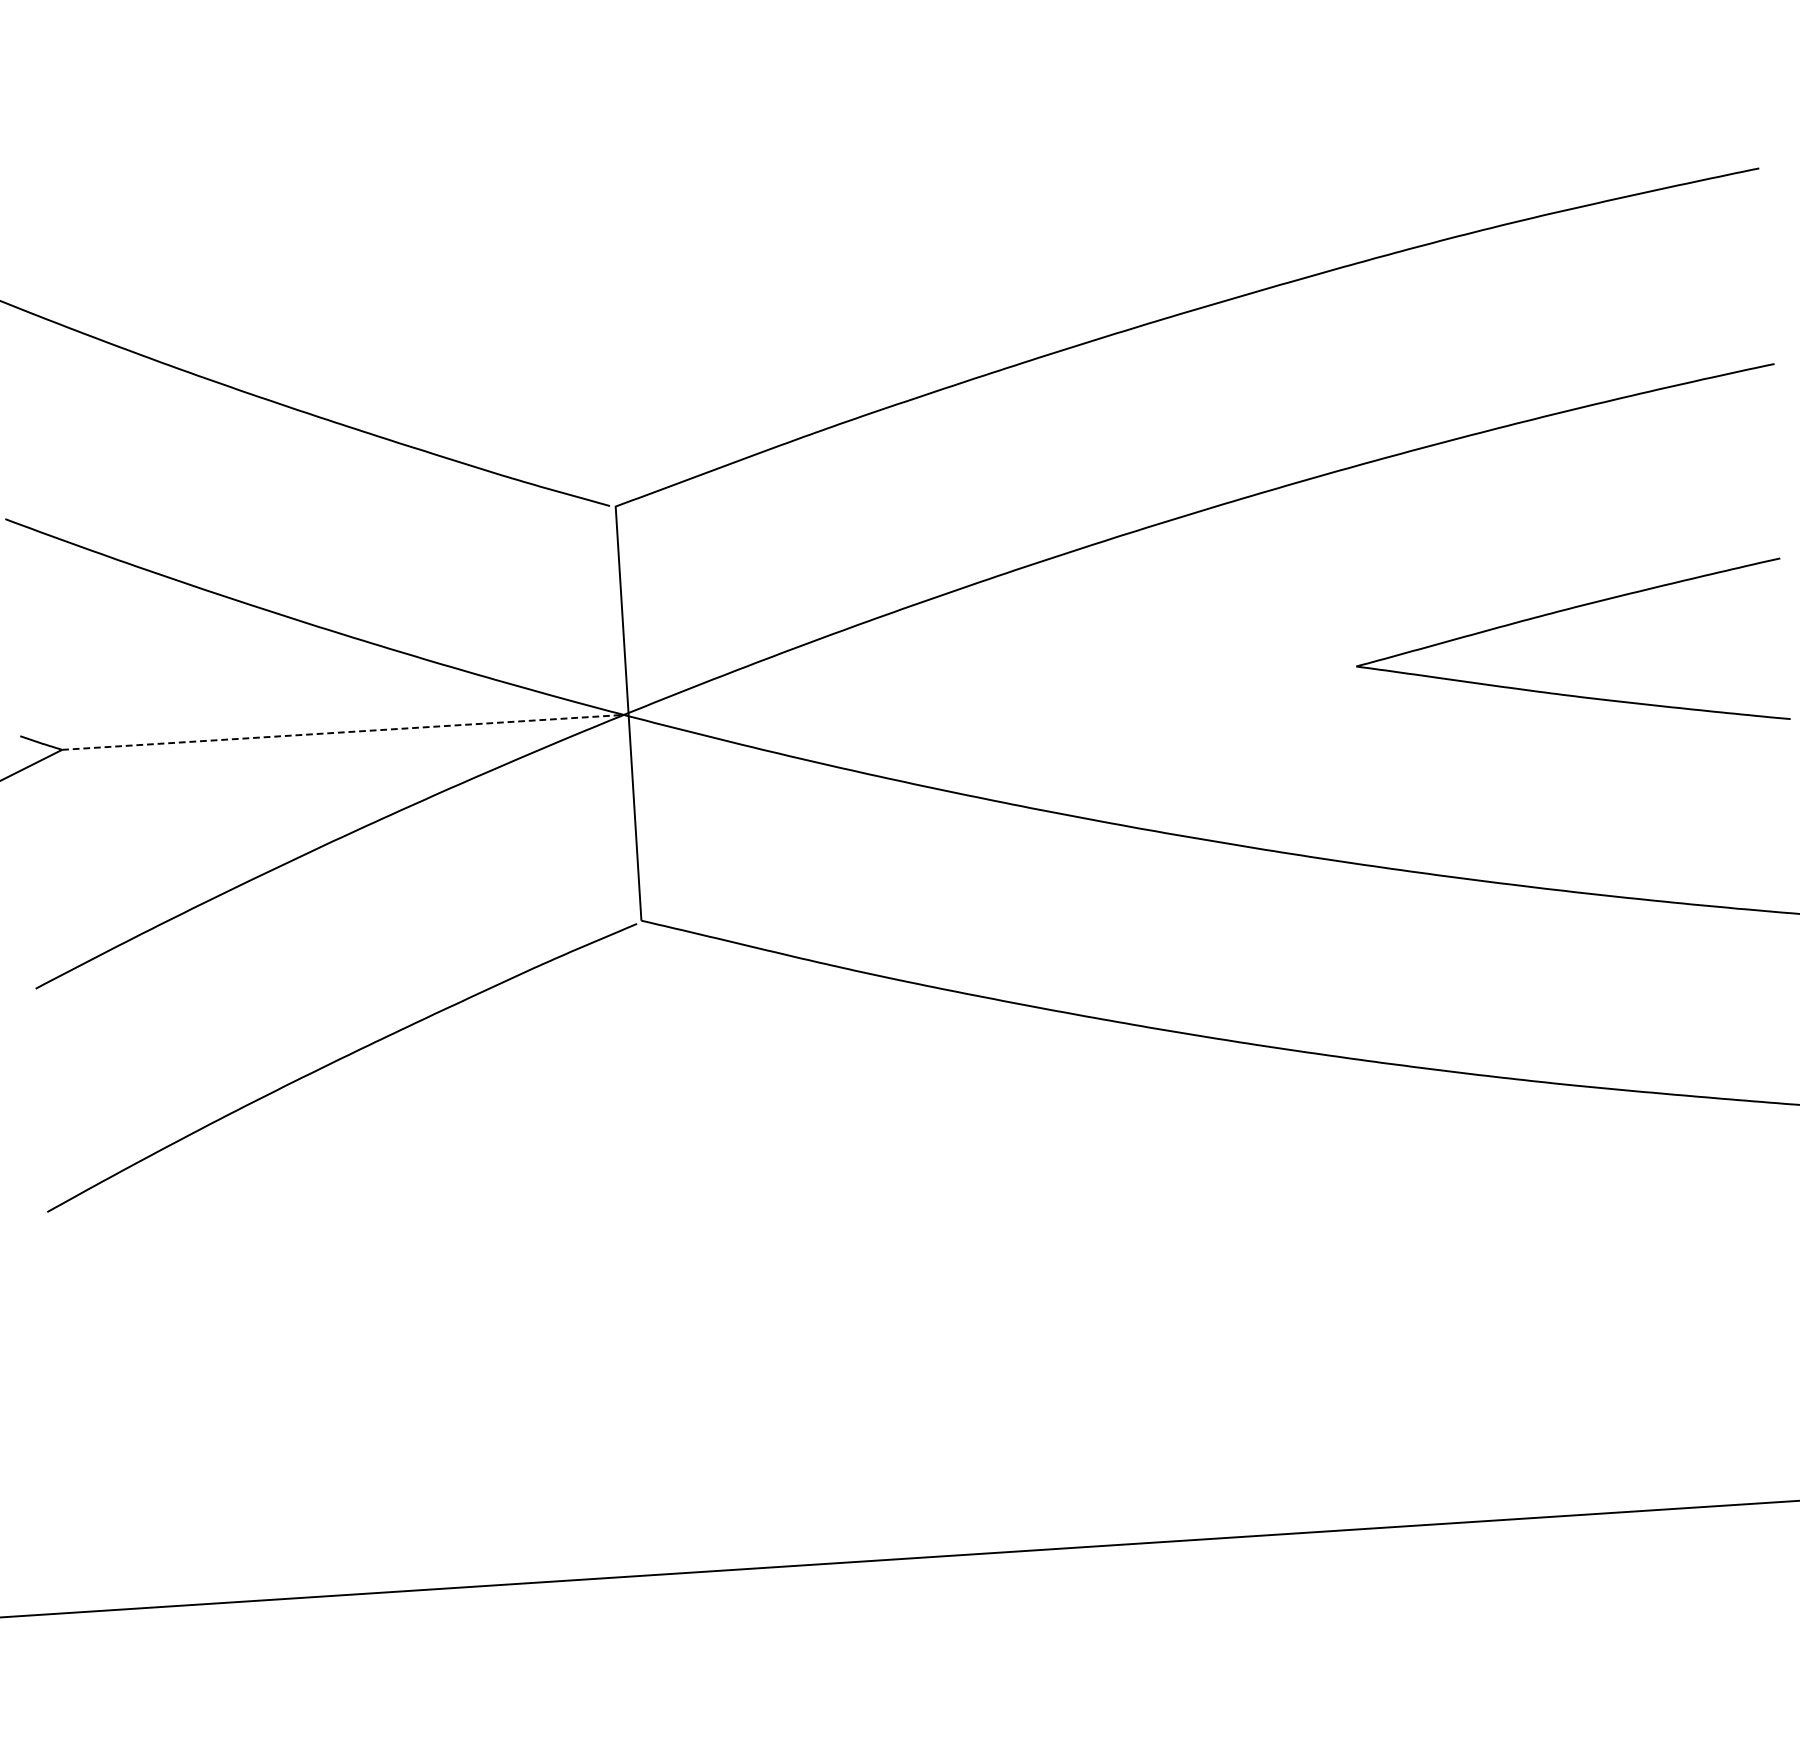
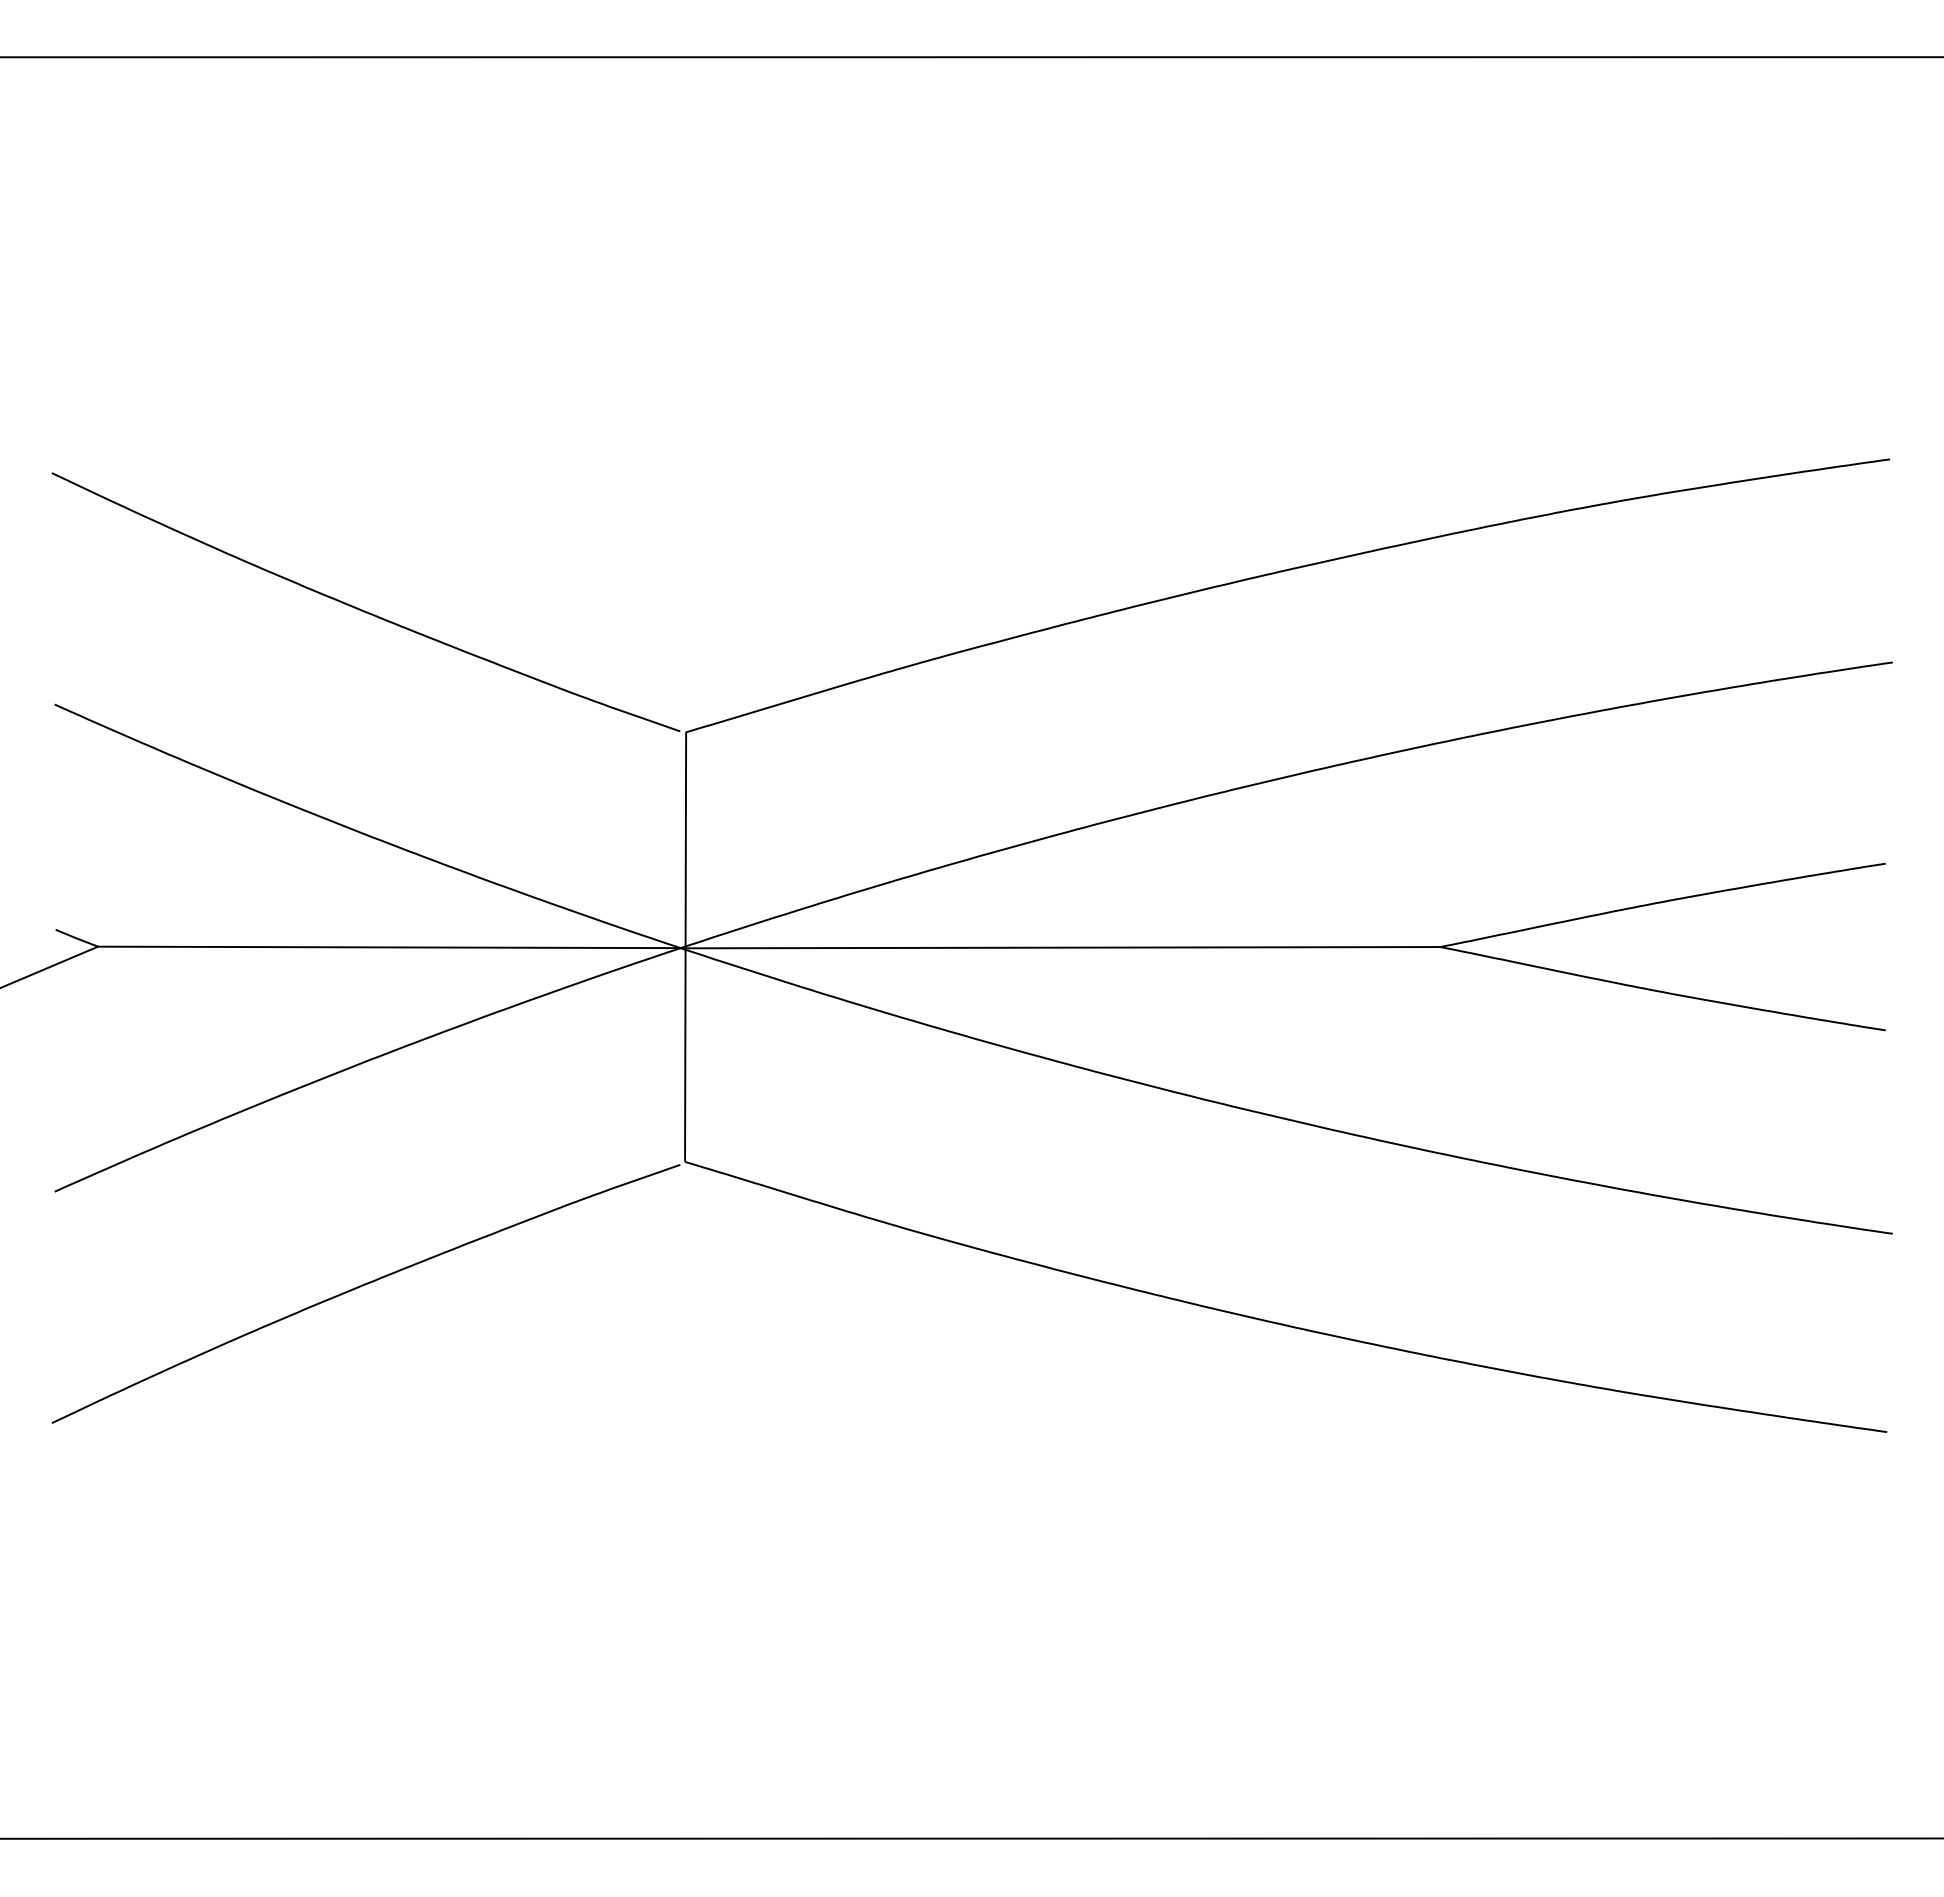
line: (991, 690) -> (1062, 947), added
line: (343, 732) -> (389, 947), dashed -> solid

